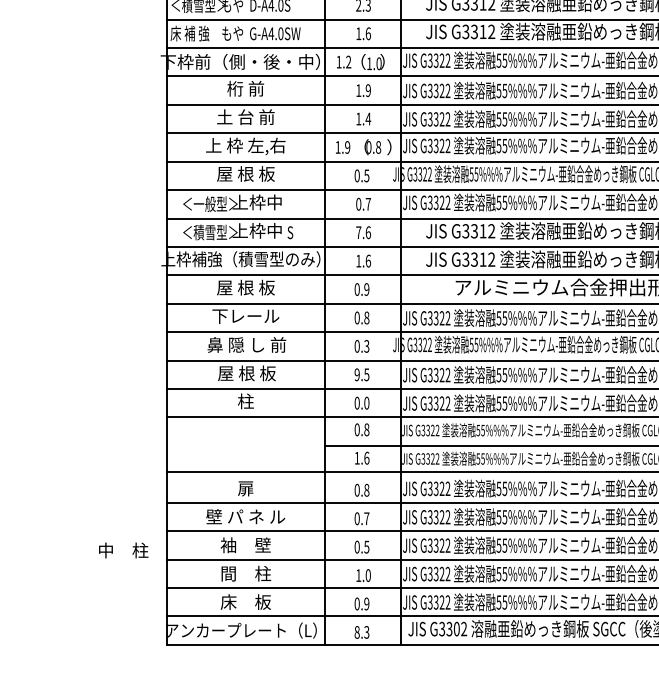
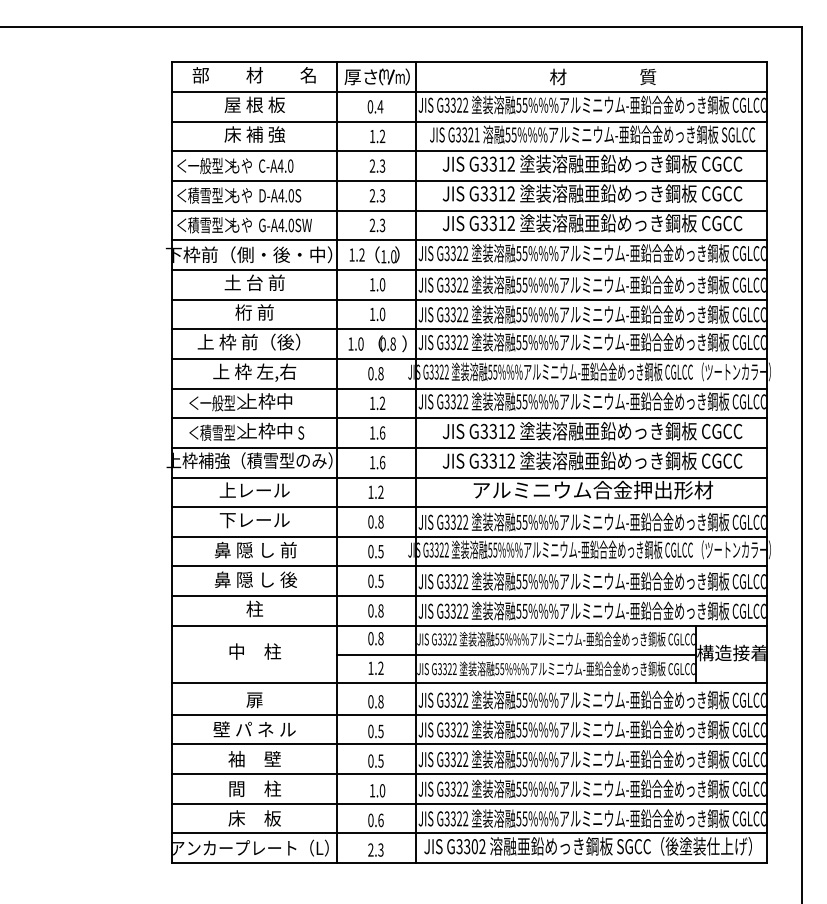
text: (197, 33) -> (204, 225), 床 補 強 -> ＜積雪型＞
text: (363, 33) -> (377, 225), 1.6 -> 2.3
text: (245, 88) -> (254, 282), 桁 前 -> 土 台 前
text: (368, 90) -> (382, 284), 1.9 -> 1.0
text: (245, 117) -> (254, 312), 土 台 前 -> 桁 前
text: (368, 119) -> (382, 314), 1.4 -> 1.0
text: (239, 145) -> (248, 342), 上 枠 左,右 -> 上 枠 前（後）
text: (347, 146) -> (360, 343), 1.9 -> 1.0
text: (245, 174) -> (254, 372), 屋 根 板 -> 上 枠 左,右
text: (366, 175) -> (380, 373), 0.5 -> 0.8
text: (363, 204) -> (377, 403), 0.7 -> 1.2
text: (358, 232) -> (372, 432), 7.6 -> 1.6
text: (245, 287) -> (254, 490), 屋 根 板 -> 上レール
text: (361, 289) -> (375, 492), 0.9 -> 1.2
text: (366, 345) -> (380, 550), 0.3 -> 0.5
text: (246, 373) -> (255, 579), 屋 根 板 -> 鼻 隠 し 後
text: (356, 374) -> (370, 580), 9.5 -> 0.5
text: (366, 402) -> (380, 610), 0.0 -> 0.8
text: (366, 458) -> (380, 668), 1.6 -> 1.2
text: (366, 518) -> (380, 731), 0.7 -> 0.5
text: (123, 550) -> (255, 651), moved
text: (366, 604) -> (380, 820), 0.9 -> 0.6
text: (356, 631) -> (370, 849), 8.3 -> 2.3

